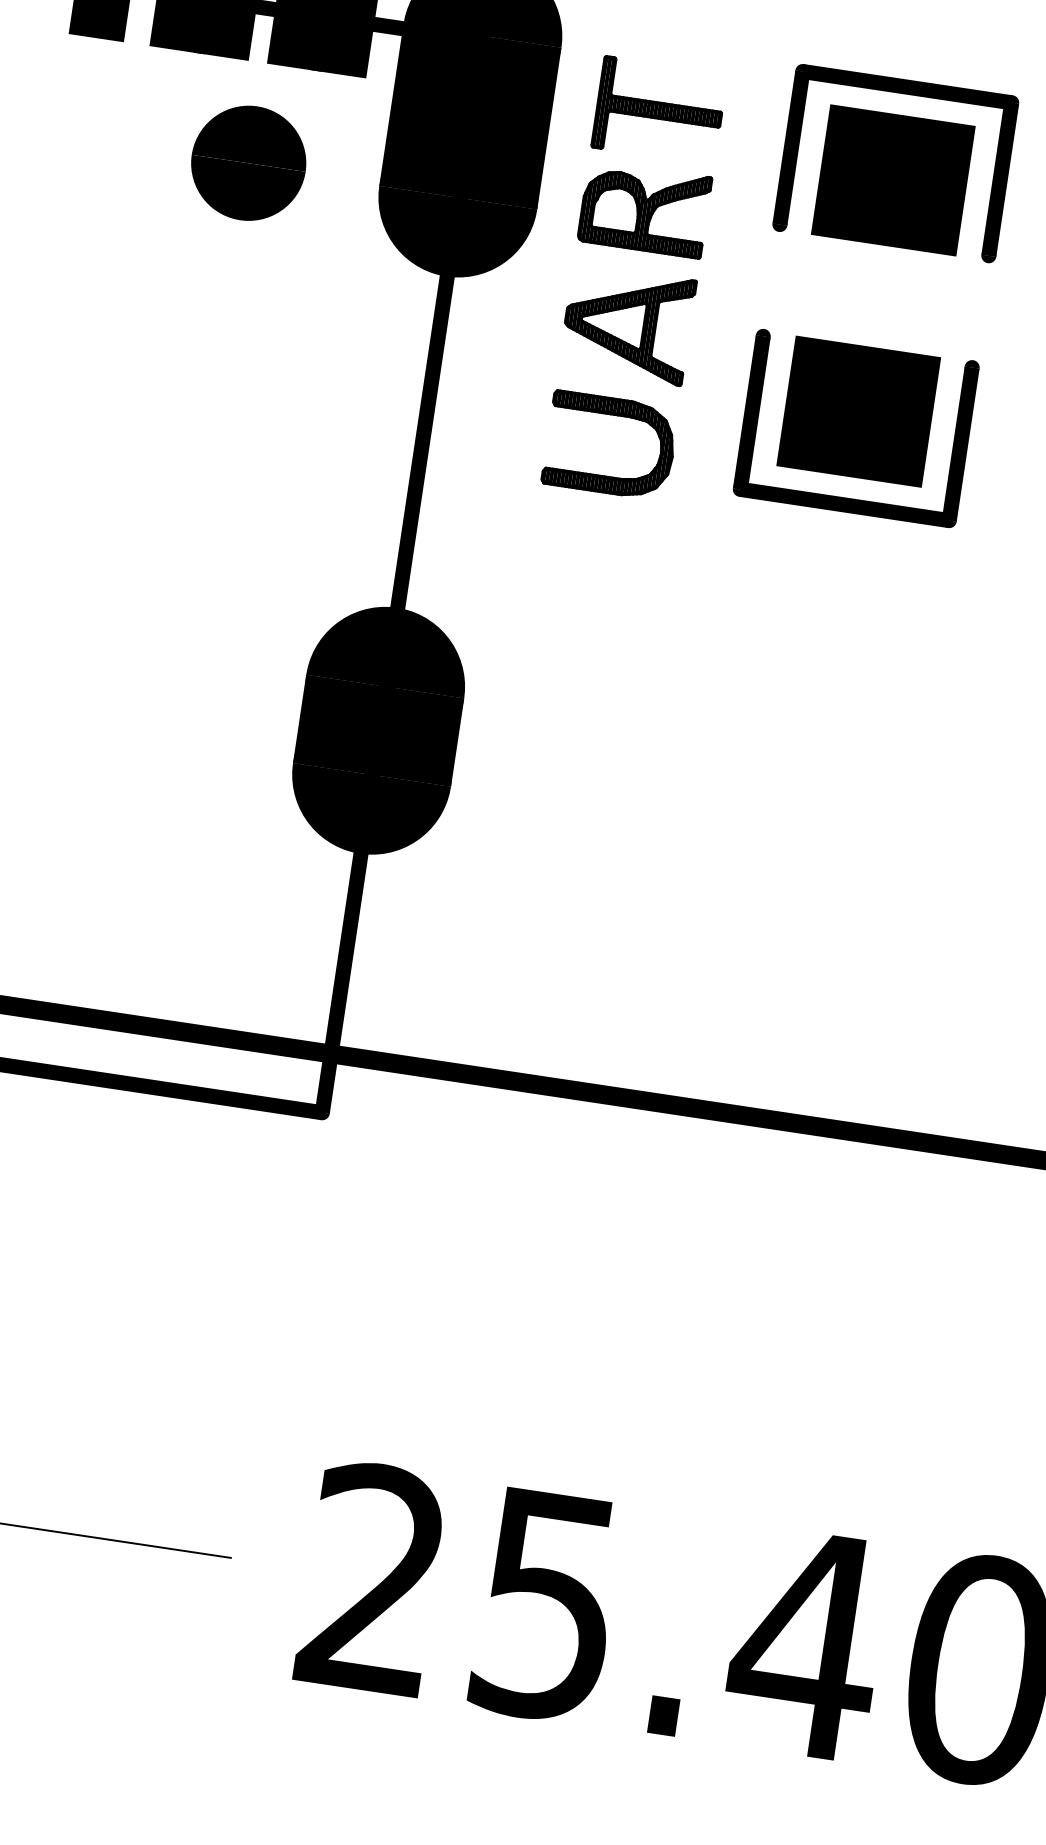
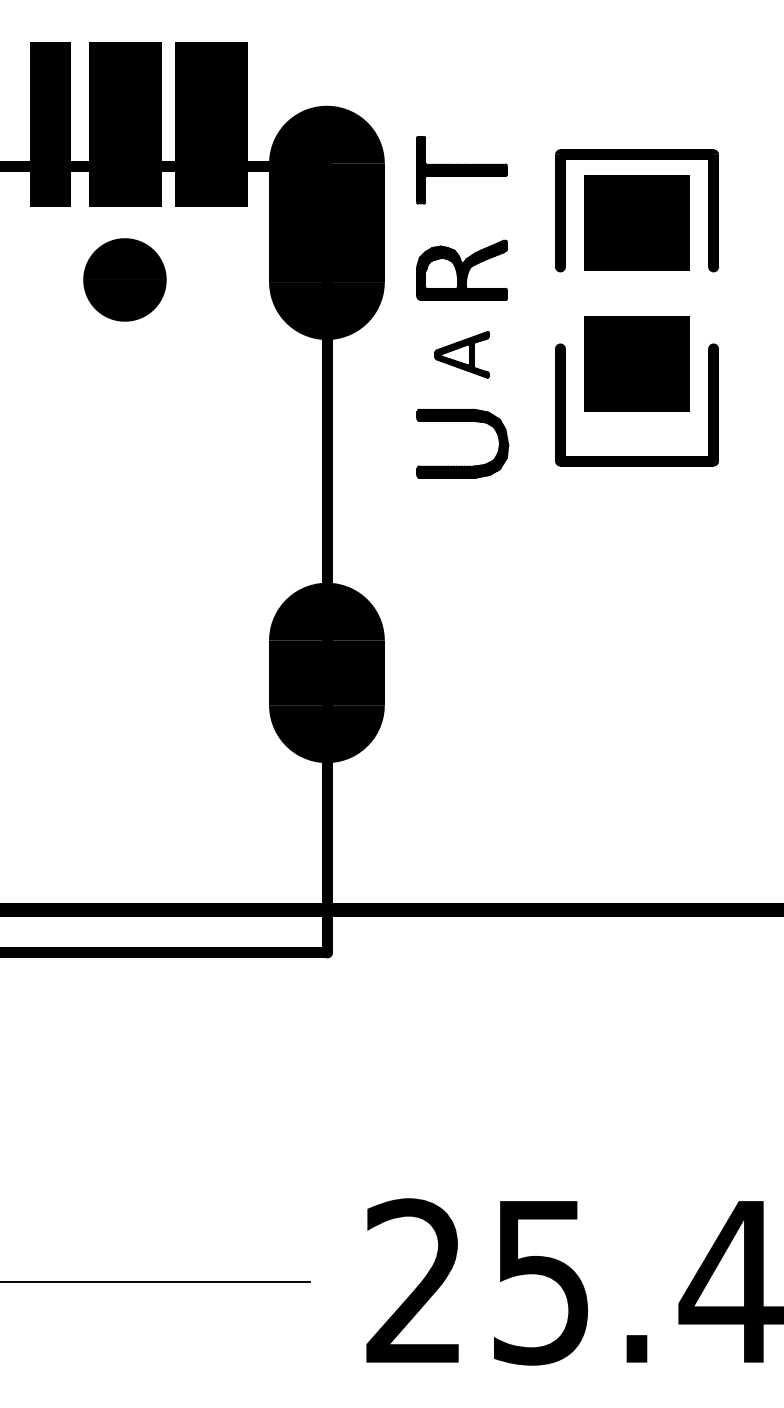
part: (658, 110) -> (461, 170), moved
part: (248, 162) -> (124, 279), moved
part: (627, 323) -> (461, 354), size x0.6
part: (858, 411) -> (636, 363), moved

